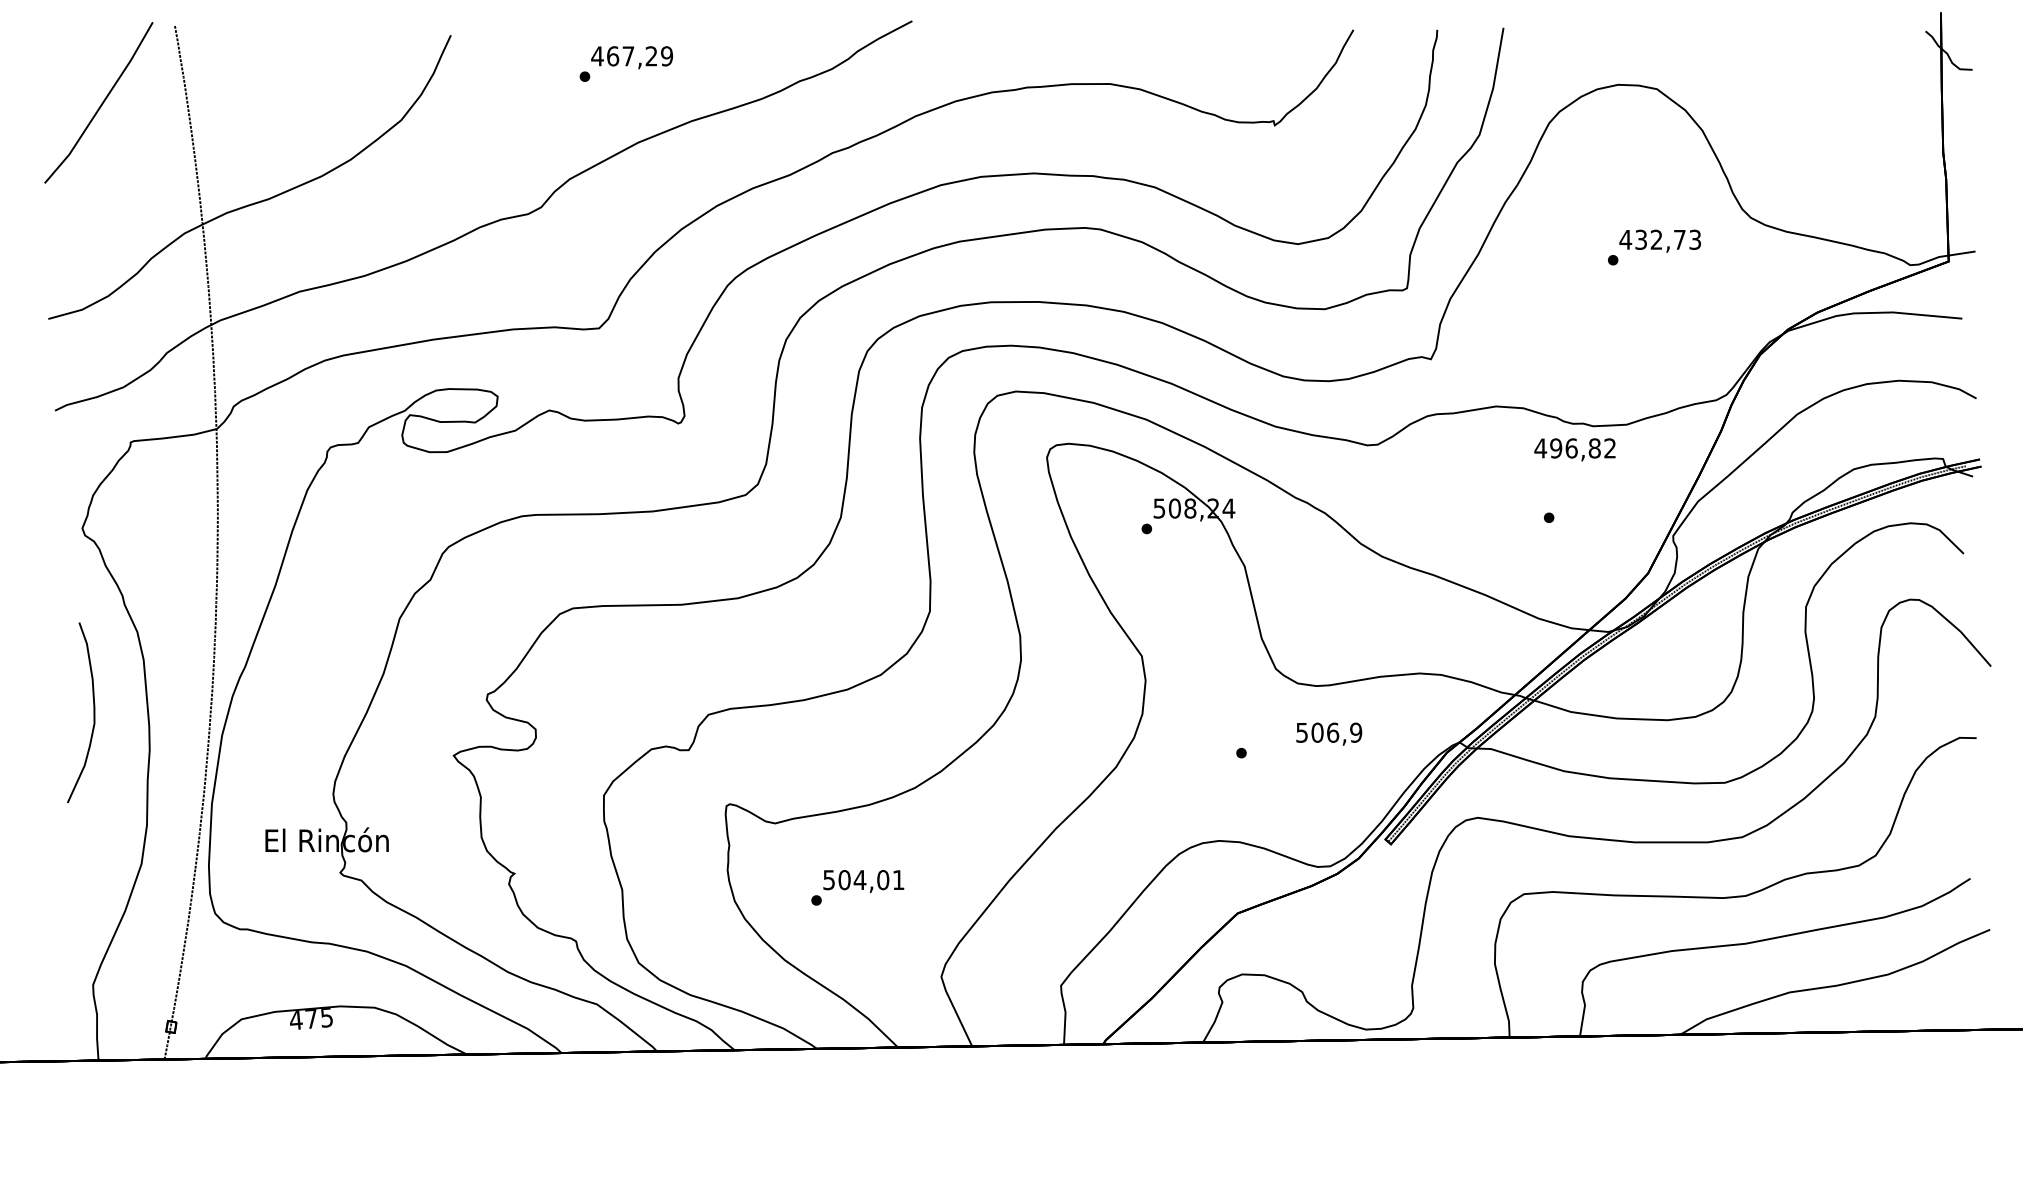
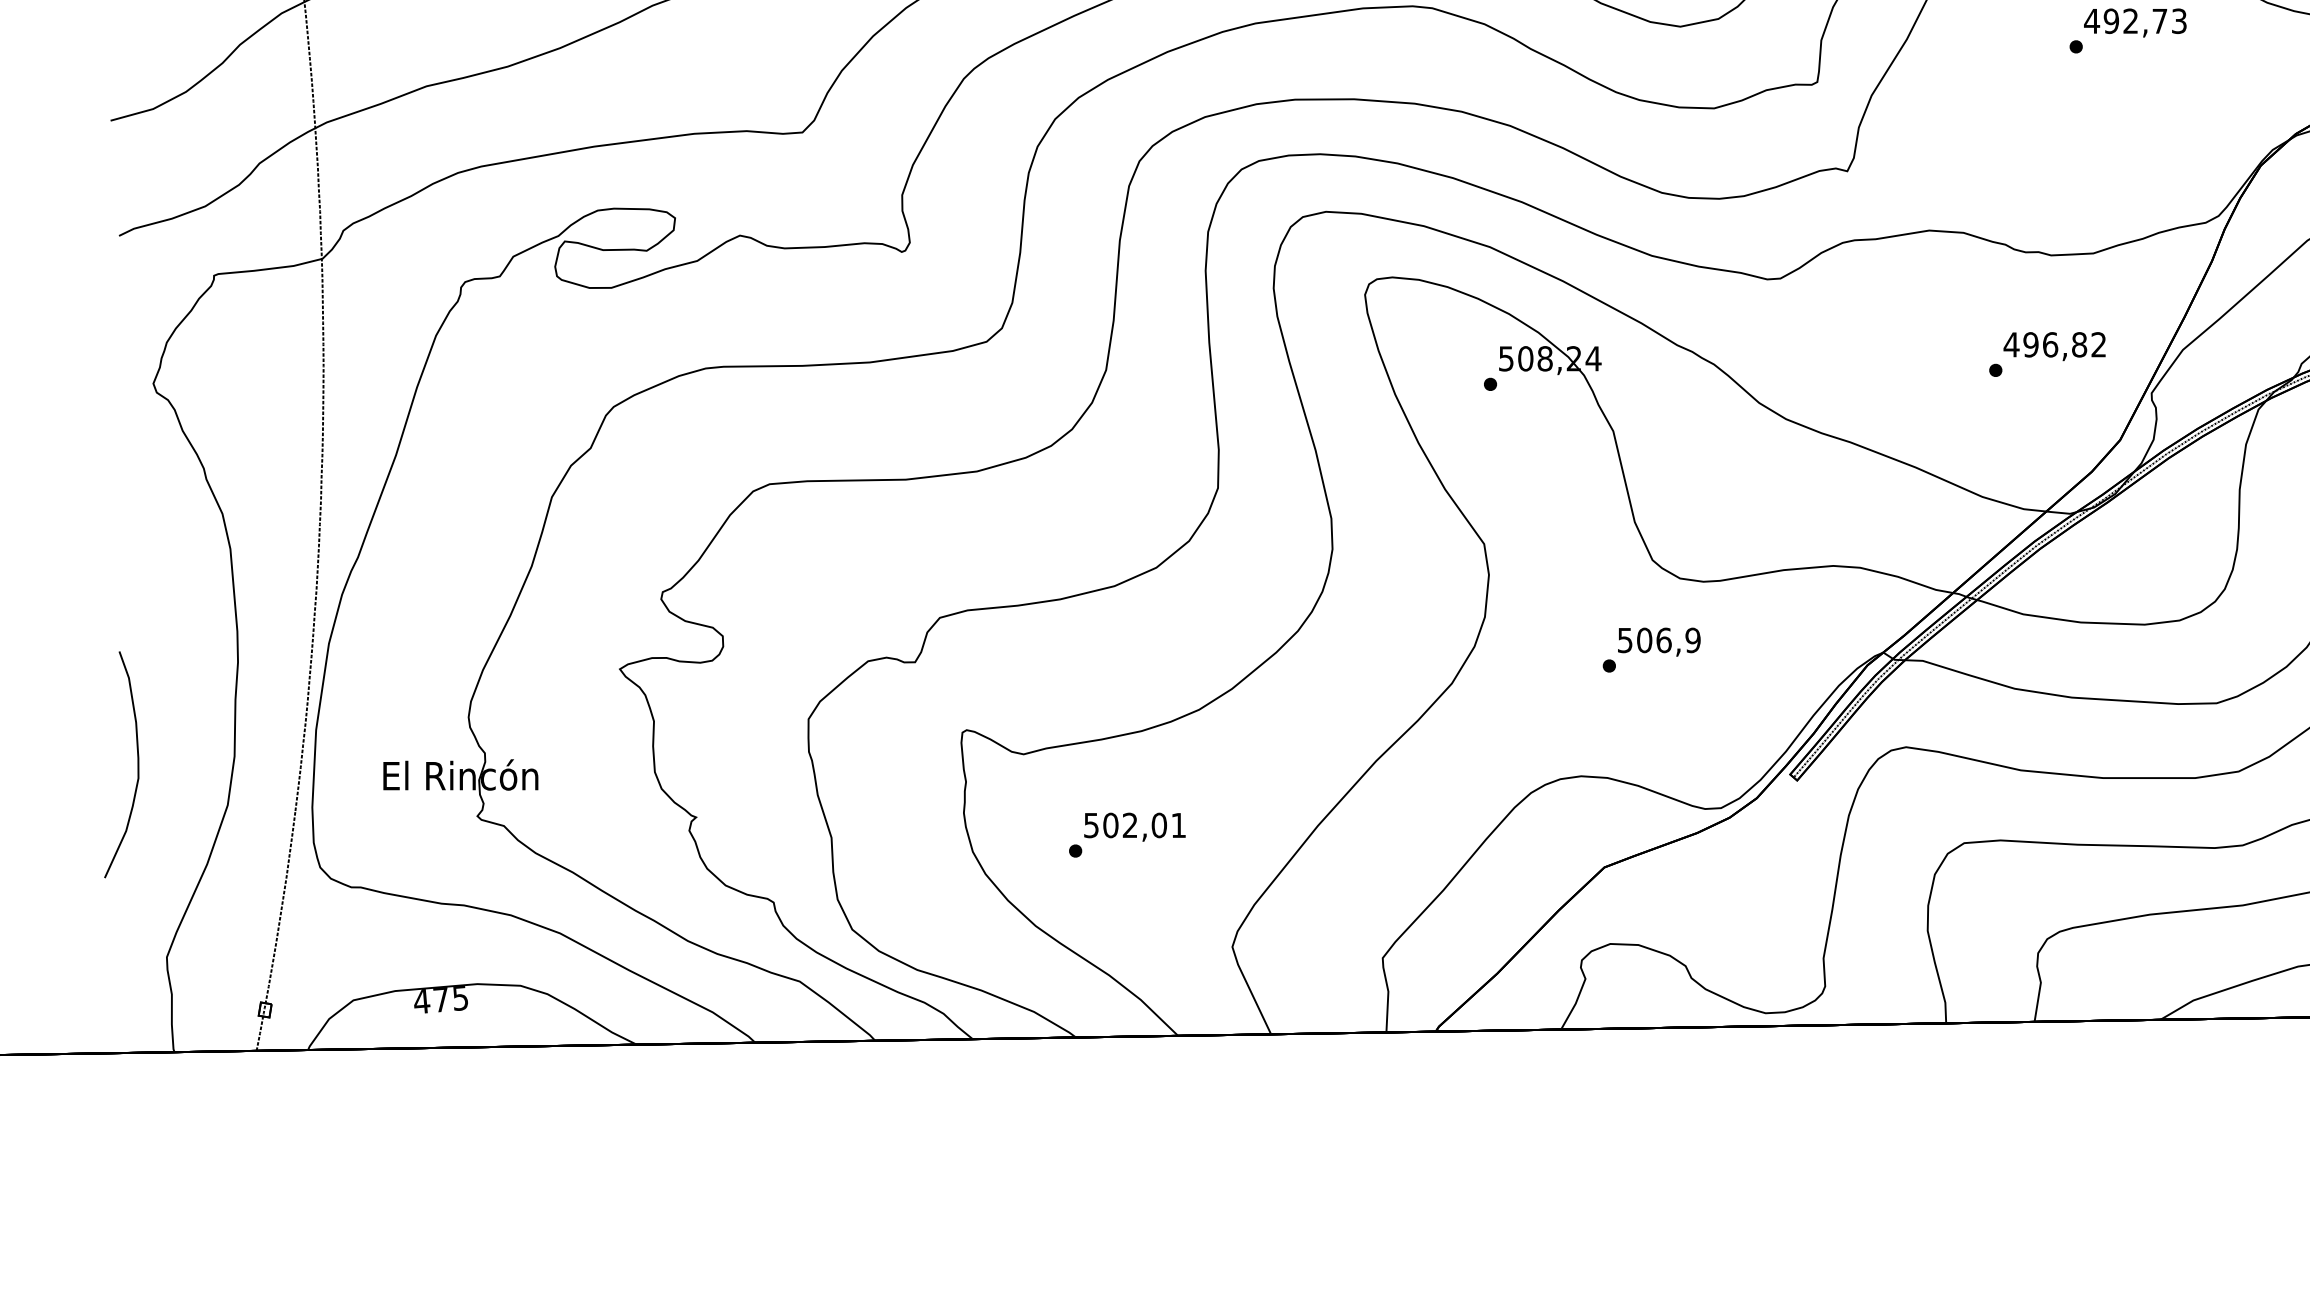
text: (1641, 239) -> (2111, 20), 432,73 -> 492,73
text: (1574, 449) -> (2054, 346), moved
curve: (93, 712) -> (137, 764), moved
text: (1329, 733) -> (1659, 641), moved
text: (859, 879) -> (1129, 824), 504,01 -> 502,01

